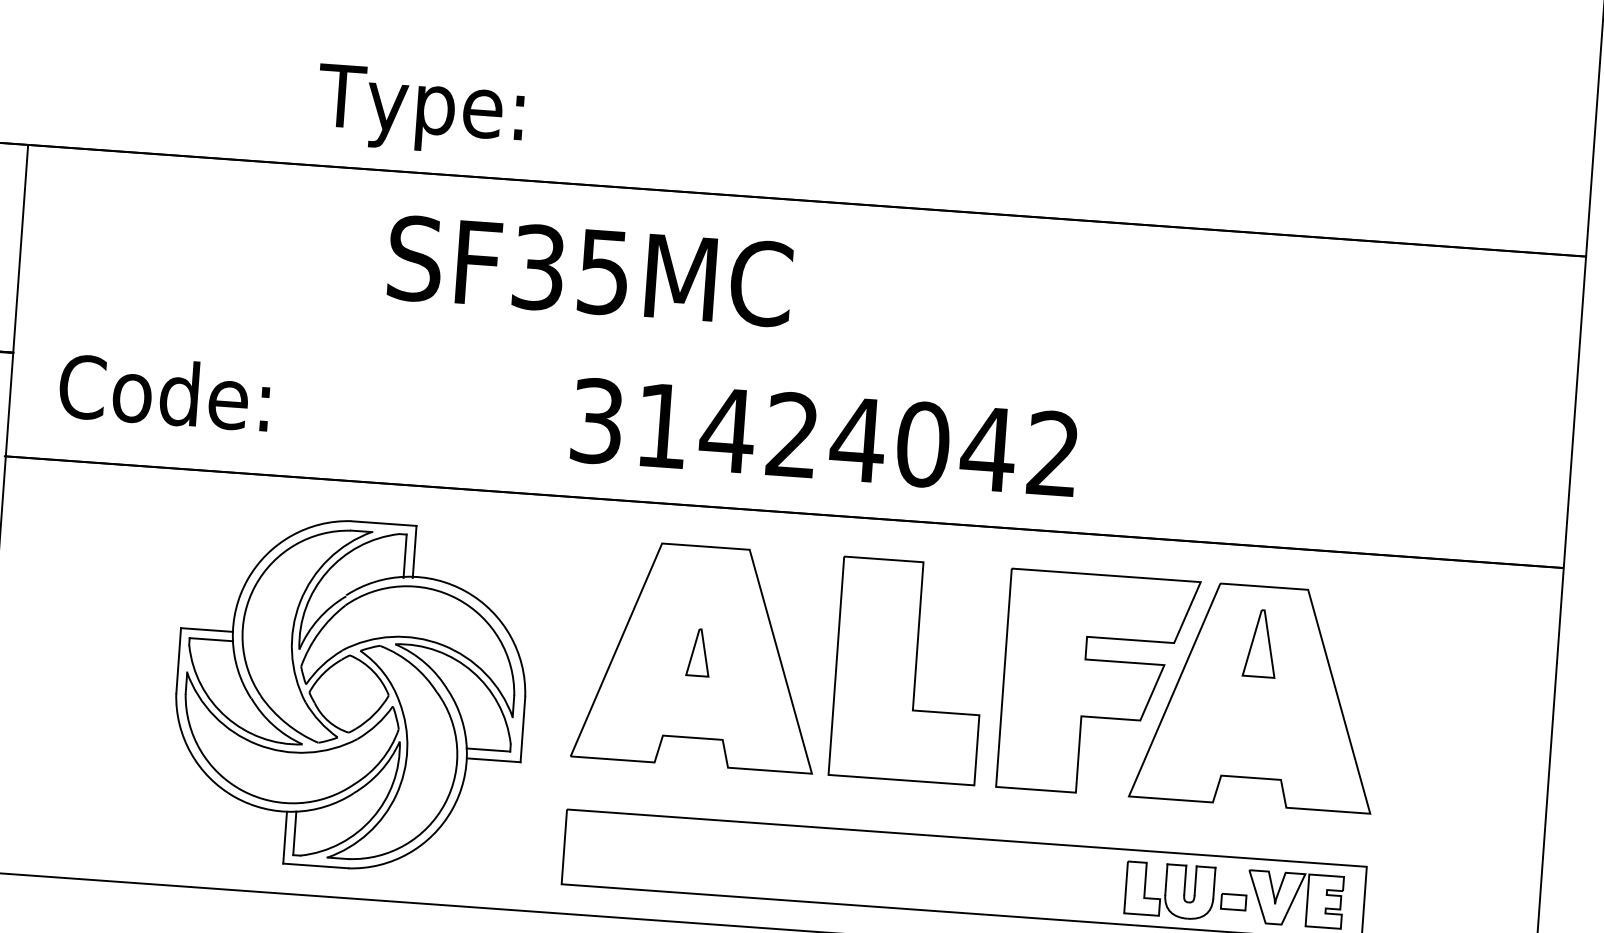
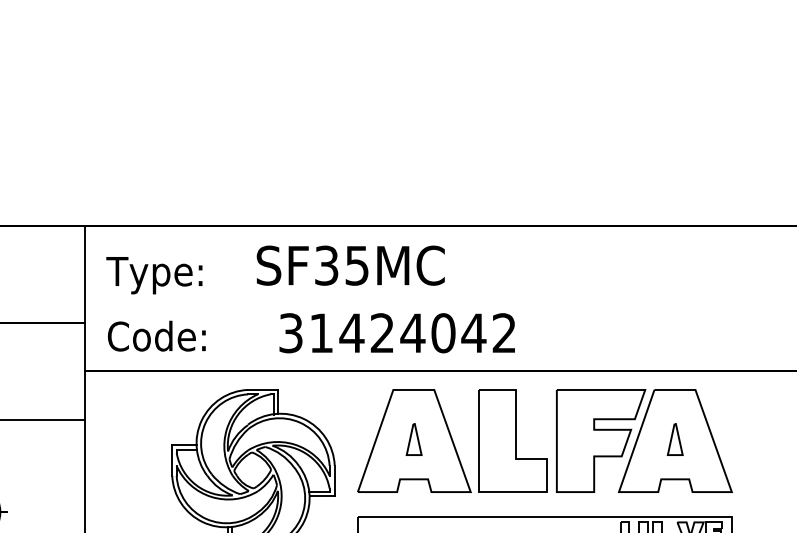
text: (420, 110) -> (154, 275), moved
text: (822, 437) -> (396, 333), moved
part: (1259, 643) -> (674, 439), moved
part: (697, 652) -> (413, 439), size x1.43

